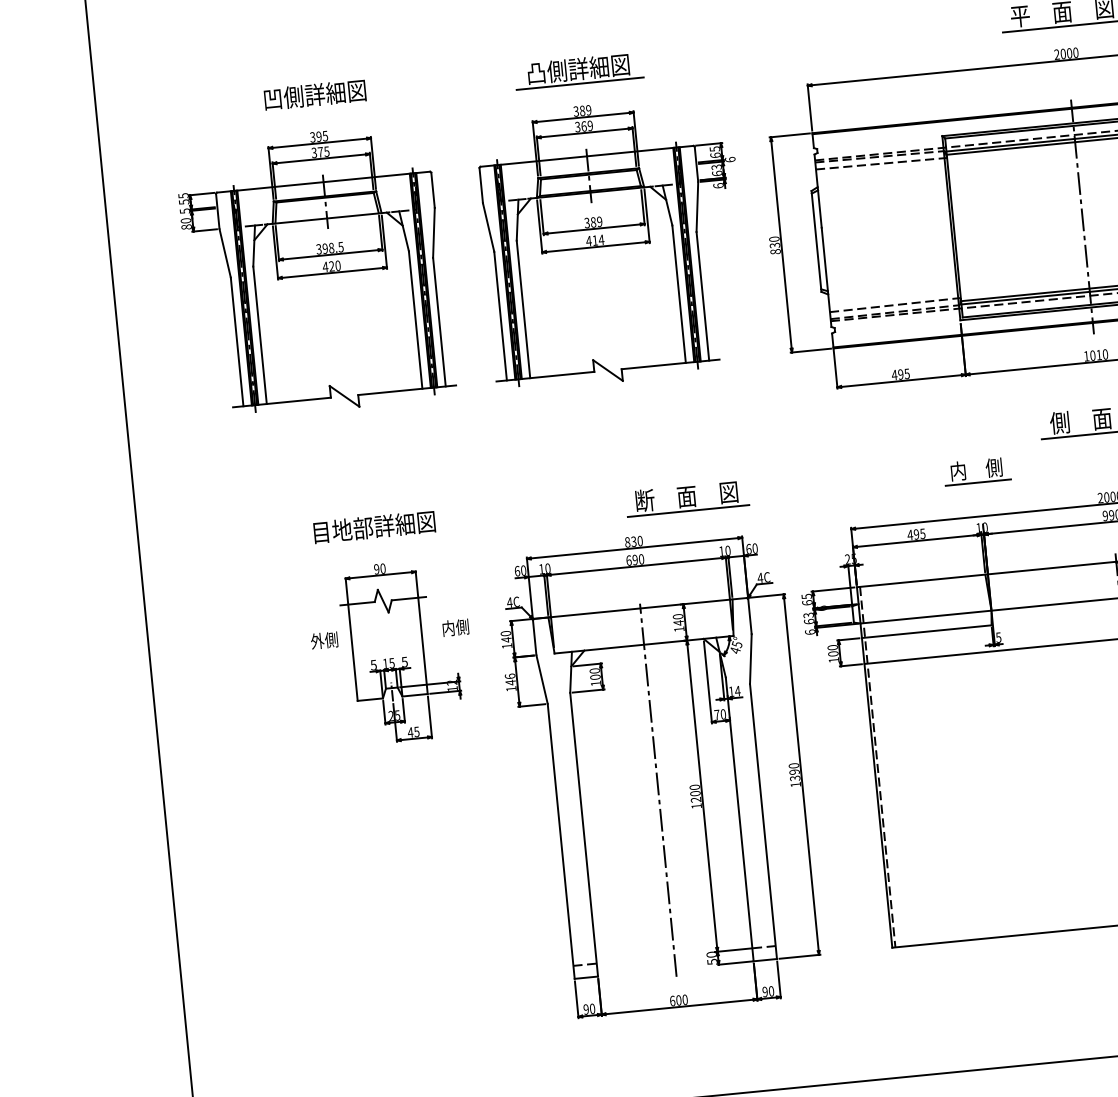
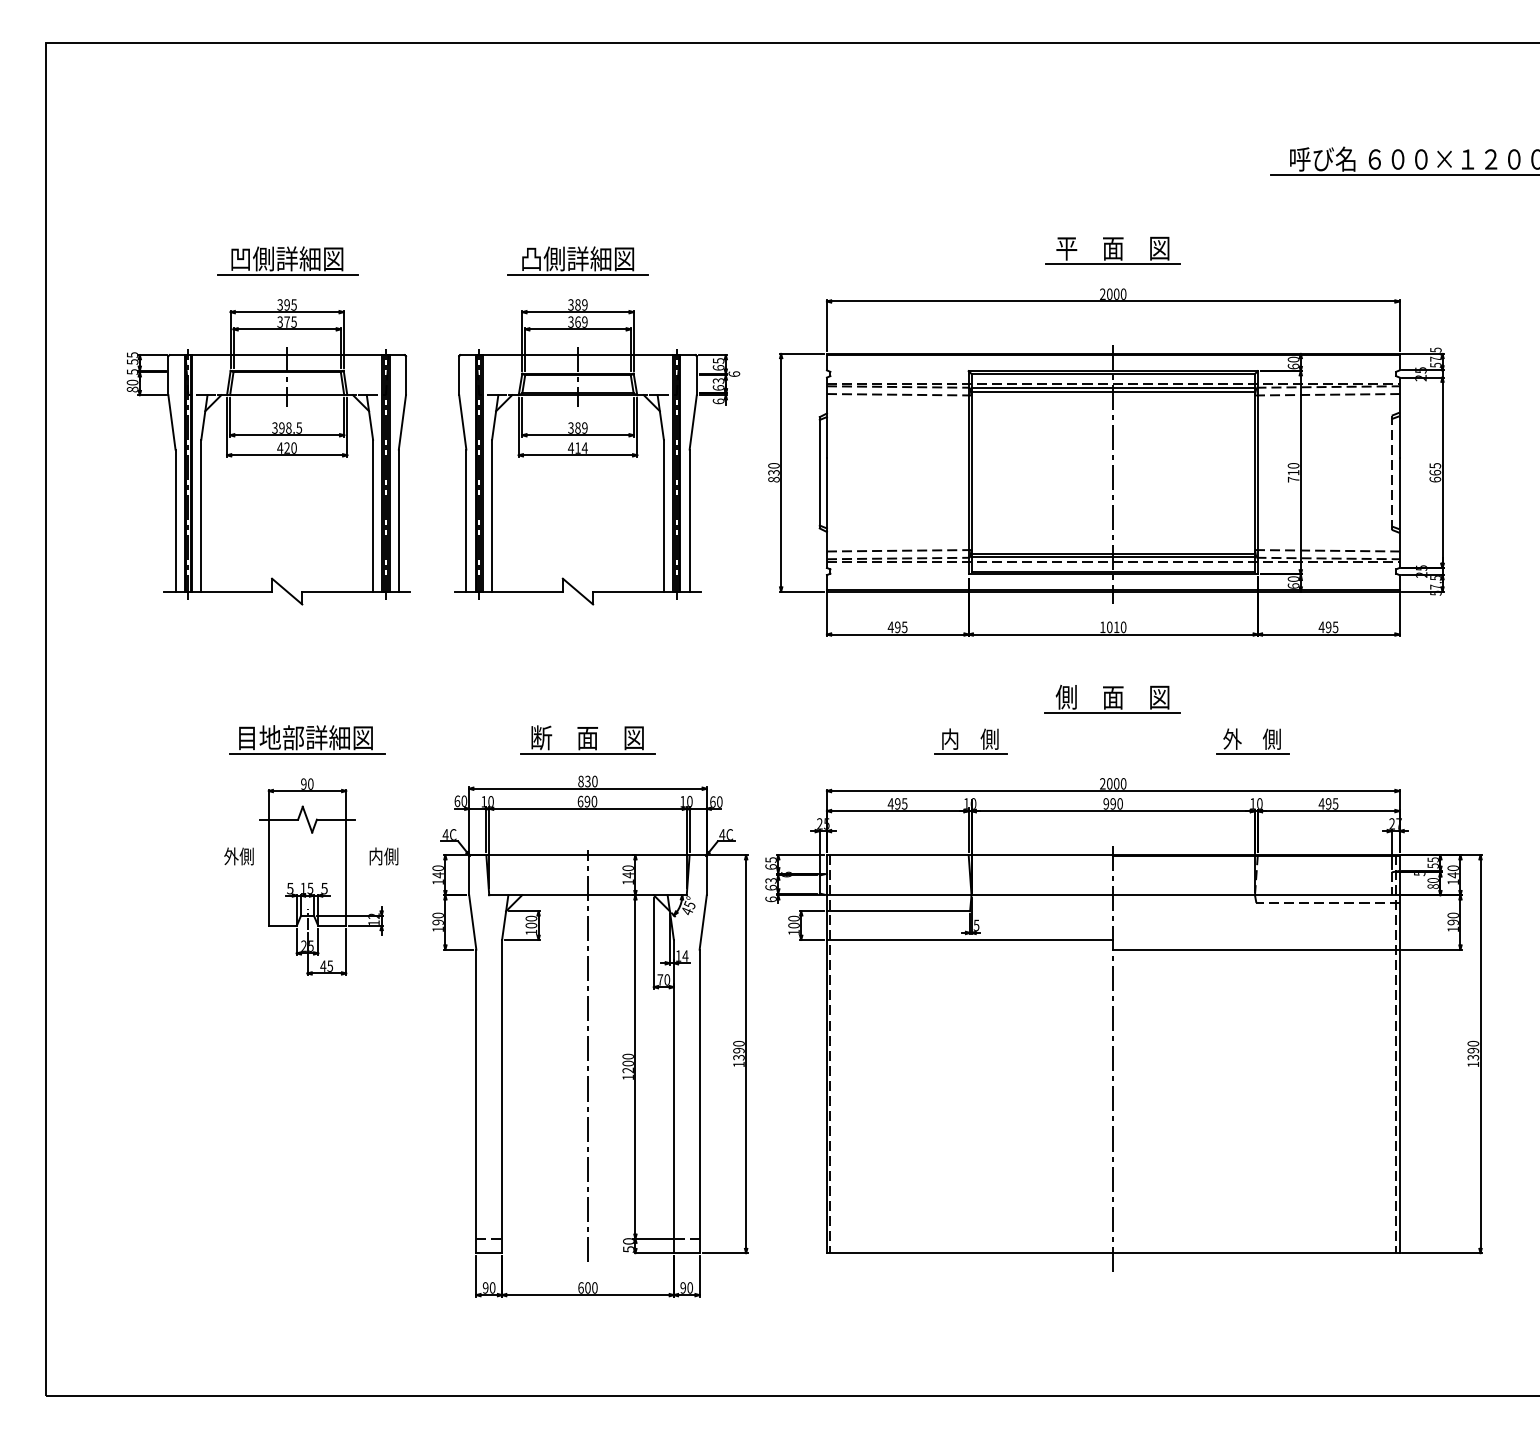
line: (316, 109) -> (287, 274), added
part: (686, 498) -> (587, 739), moved
line: (376, 541) -> (306, 753), added
text: (509, 679) -> (437, 918), 146 -> 190

